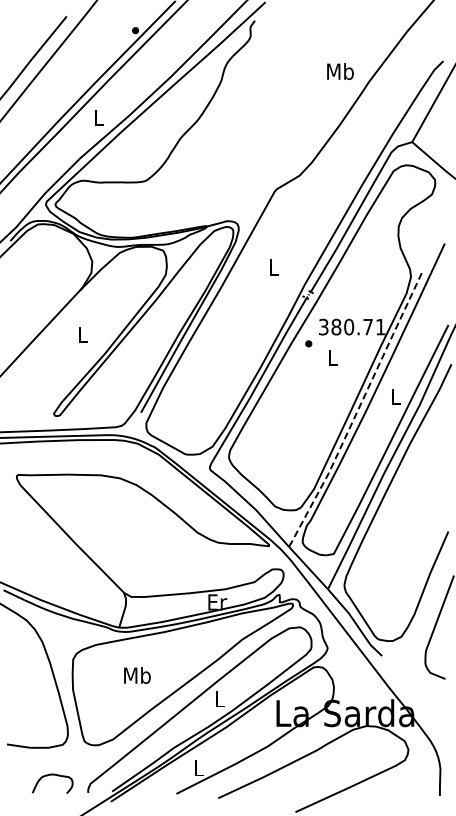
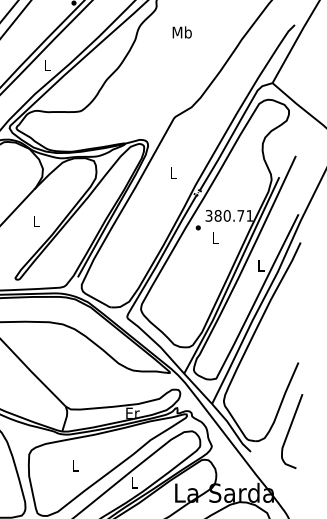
text: (340, 71) -> (182, 32), moved
line: (357, 411) -> (233, 276), dashed -> solid
text: (137, 675) -> (75, 465), Mb -> L

